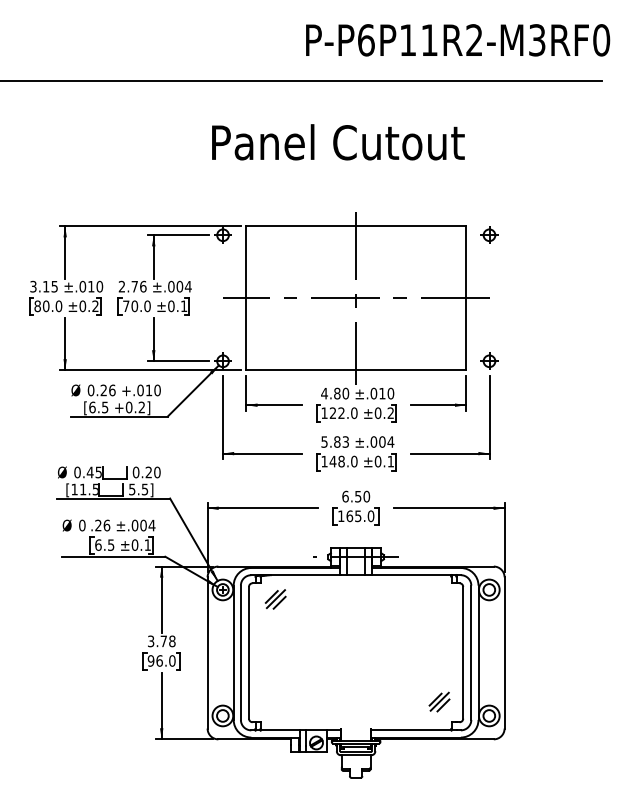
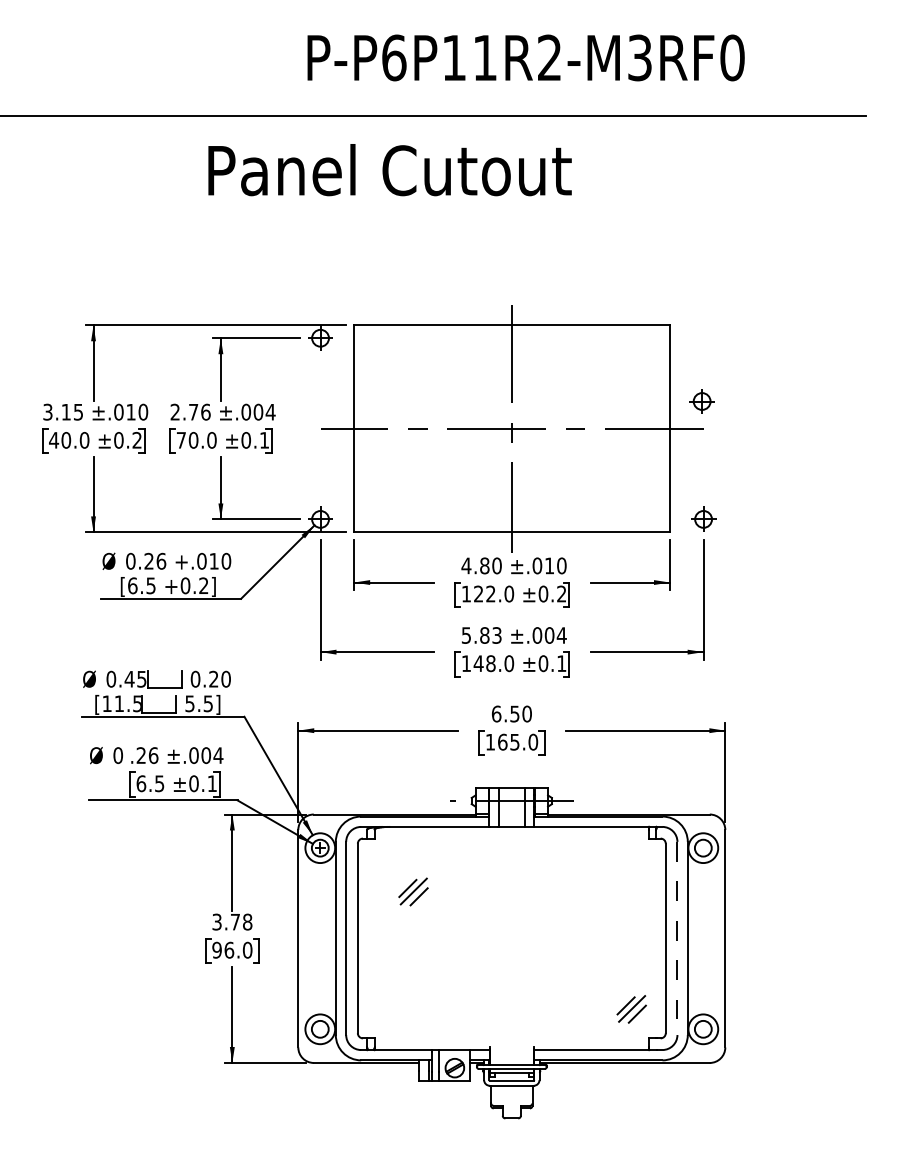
text: (458, 40) -> (526, 58), moved
text: (338, 142) -> (390, 170), moved
part: (489, 234) -> (702, 400), moved
text: (37, 306) -> (53, 440), 80.0 -> 40.0
part: (275, 599) -> (413, 892), moved
line: (471, 653) -> (677, 939), solid -> dashed

